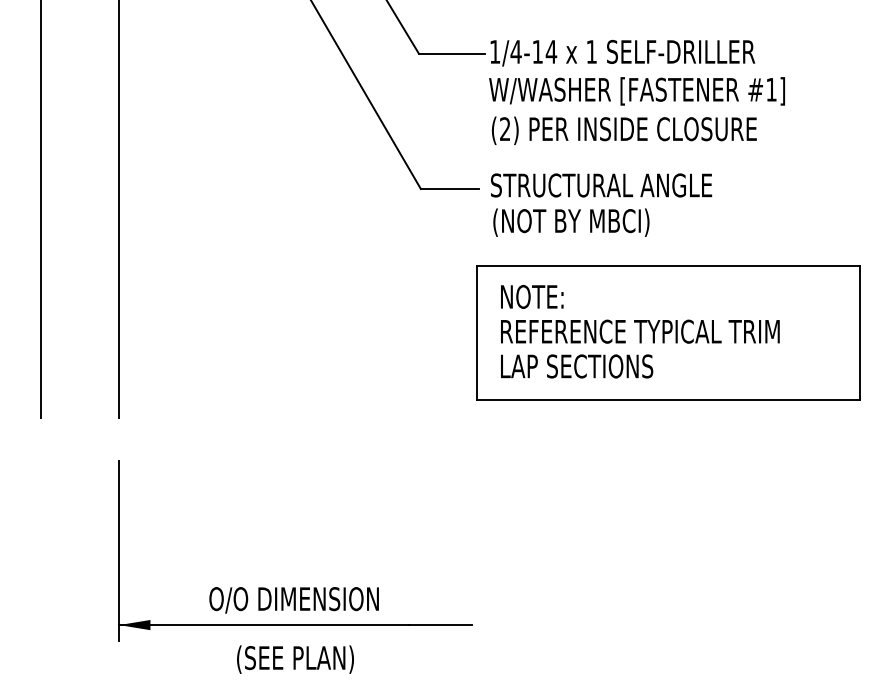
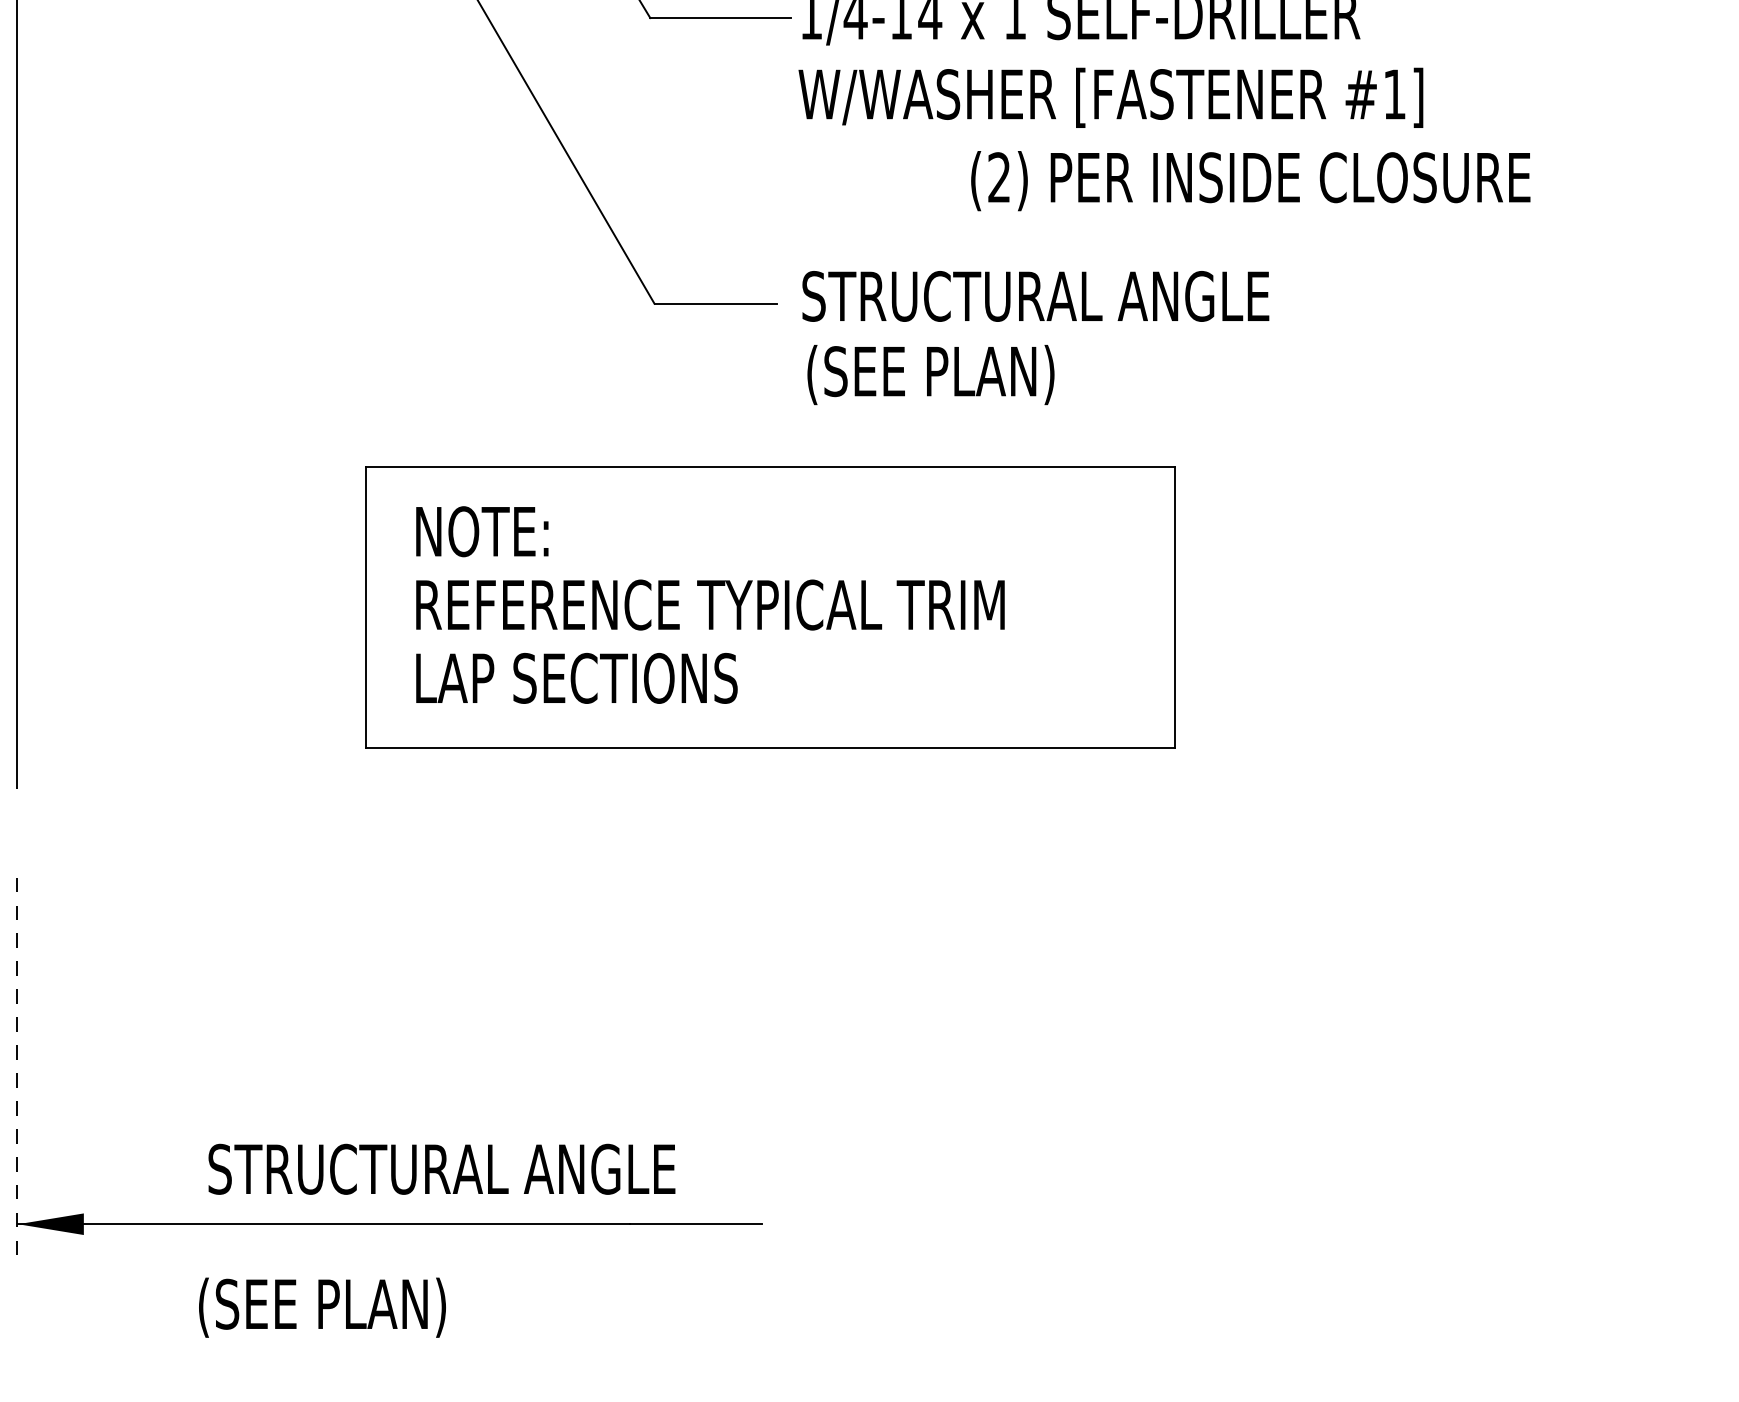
text: (623, 130) -> (1248, 180), moved
text: (575, 222) -> (980, 374), (NOT BY MBCI) -> (SEE PLAN)
part: (668, 332) -> (769, 606), moved
line: (118, 550) -> (16, 1066), solid -> dashed
text: (319, 600) -> (440, 1172), O/O DIMENSION -> STRUCTURAL ANGLE
text: (295, 659) -> (322, 1307), moved

